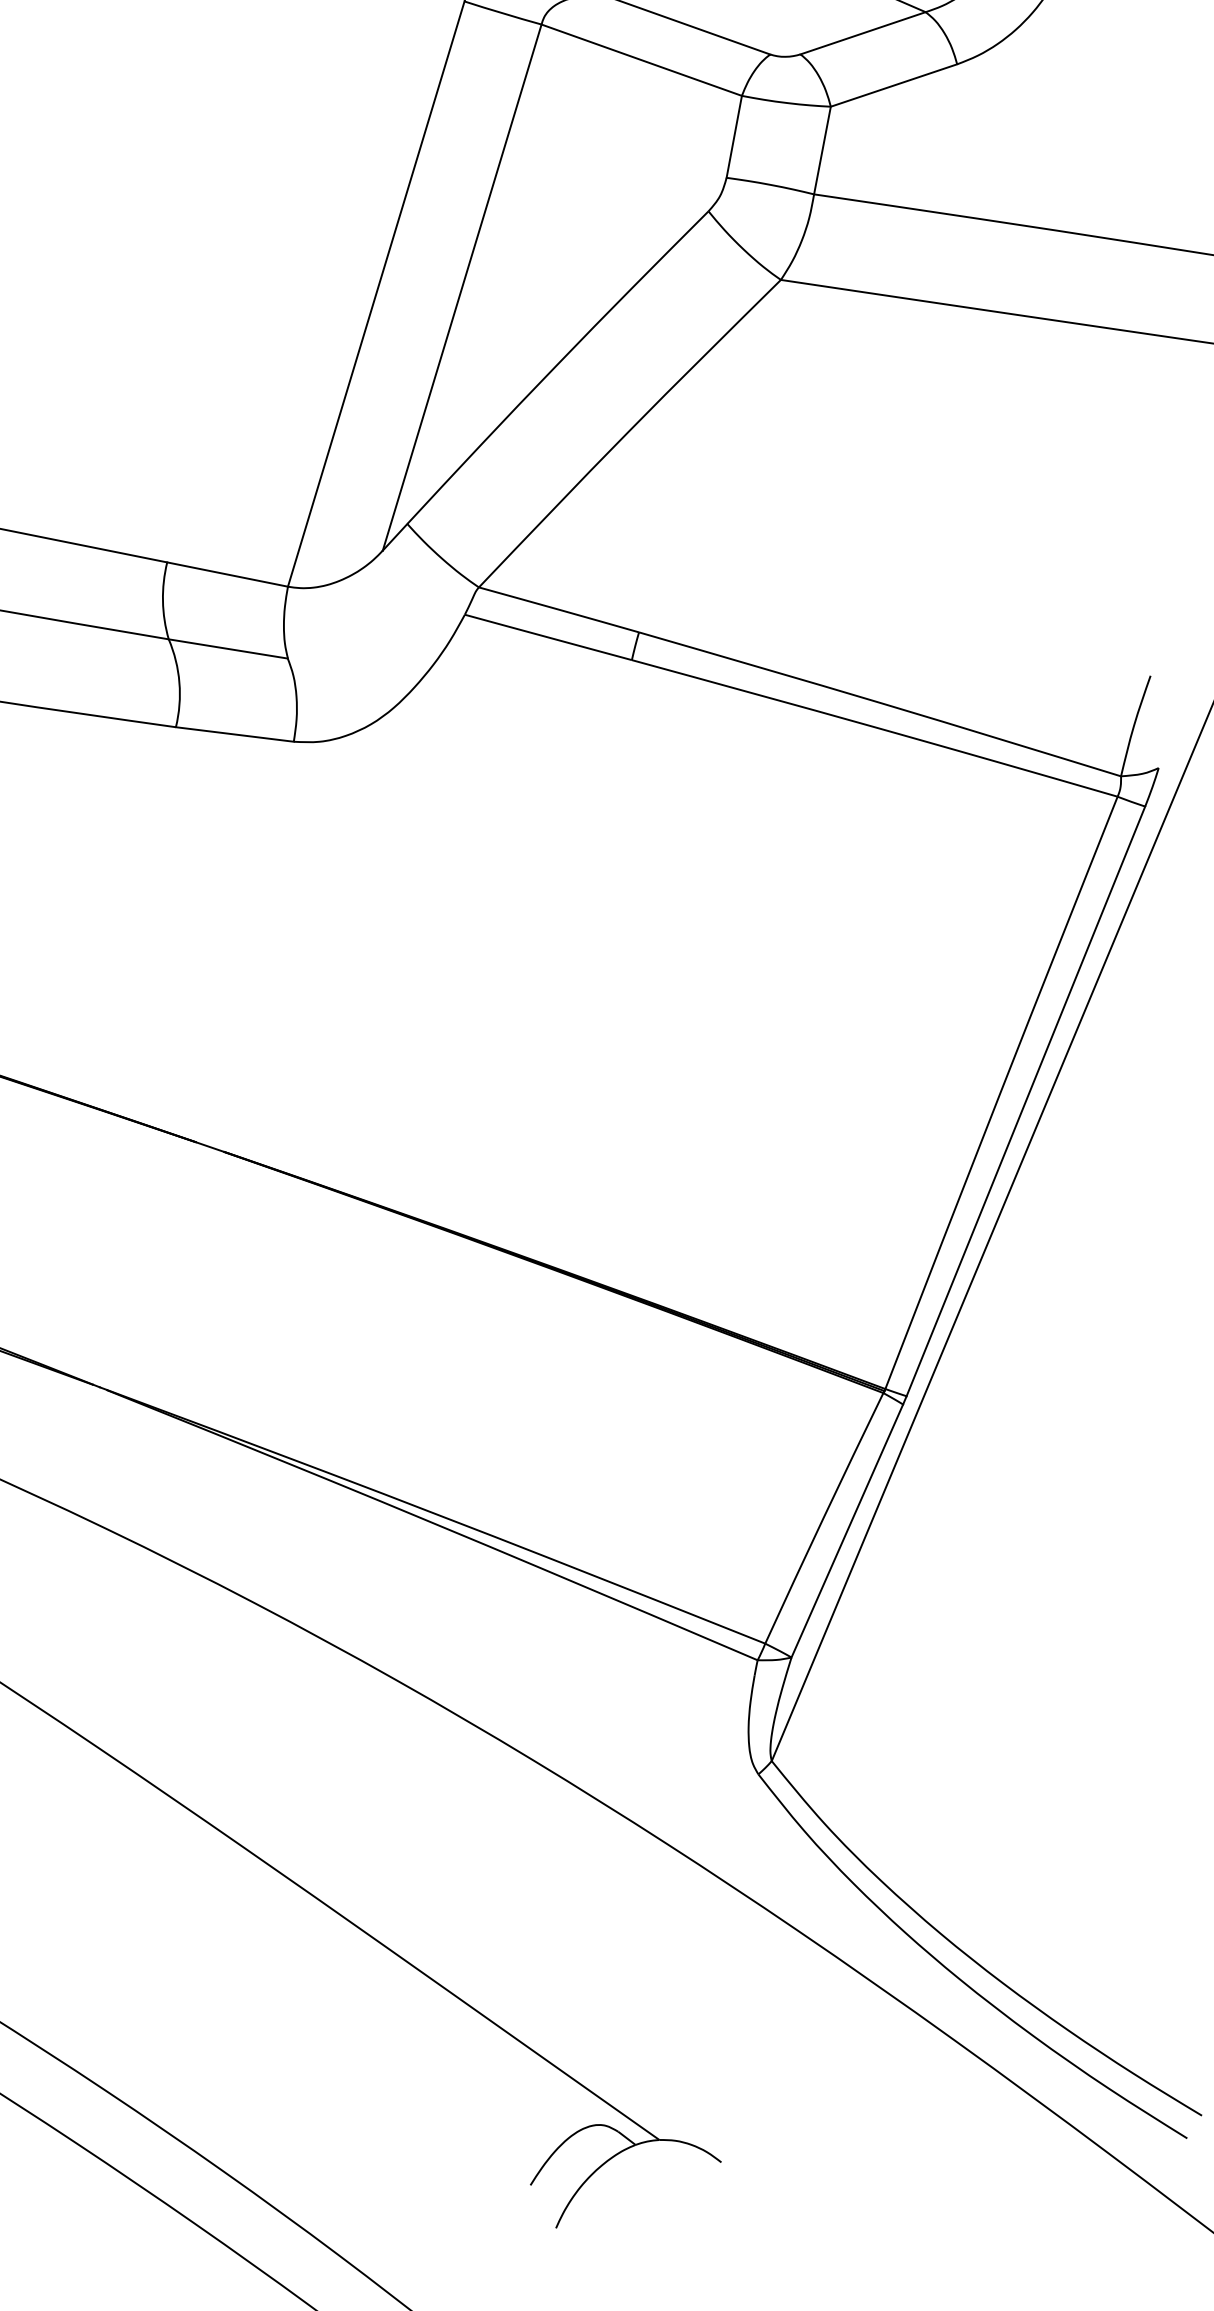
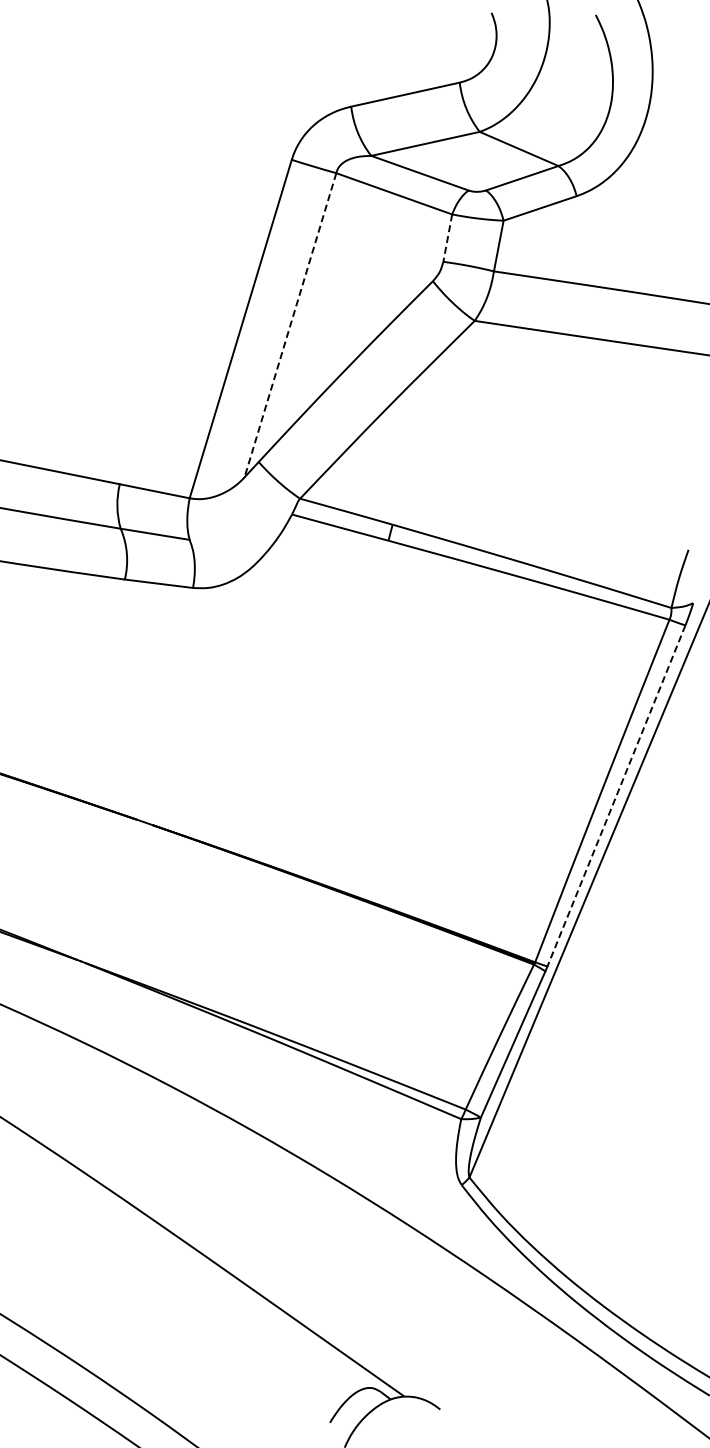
line: (733, 137) -> (447, 238), solid -> dashed
line: (462, 287) -> (290, 325), solid -> dashed
line: (1025, 1100) -> (616, 795), solid -> dashed

